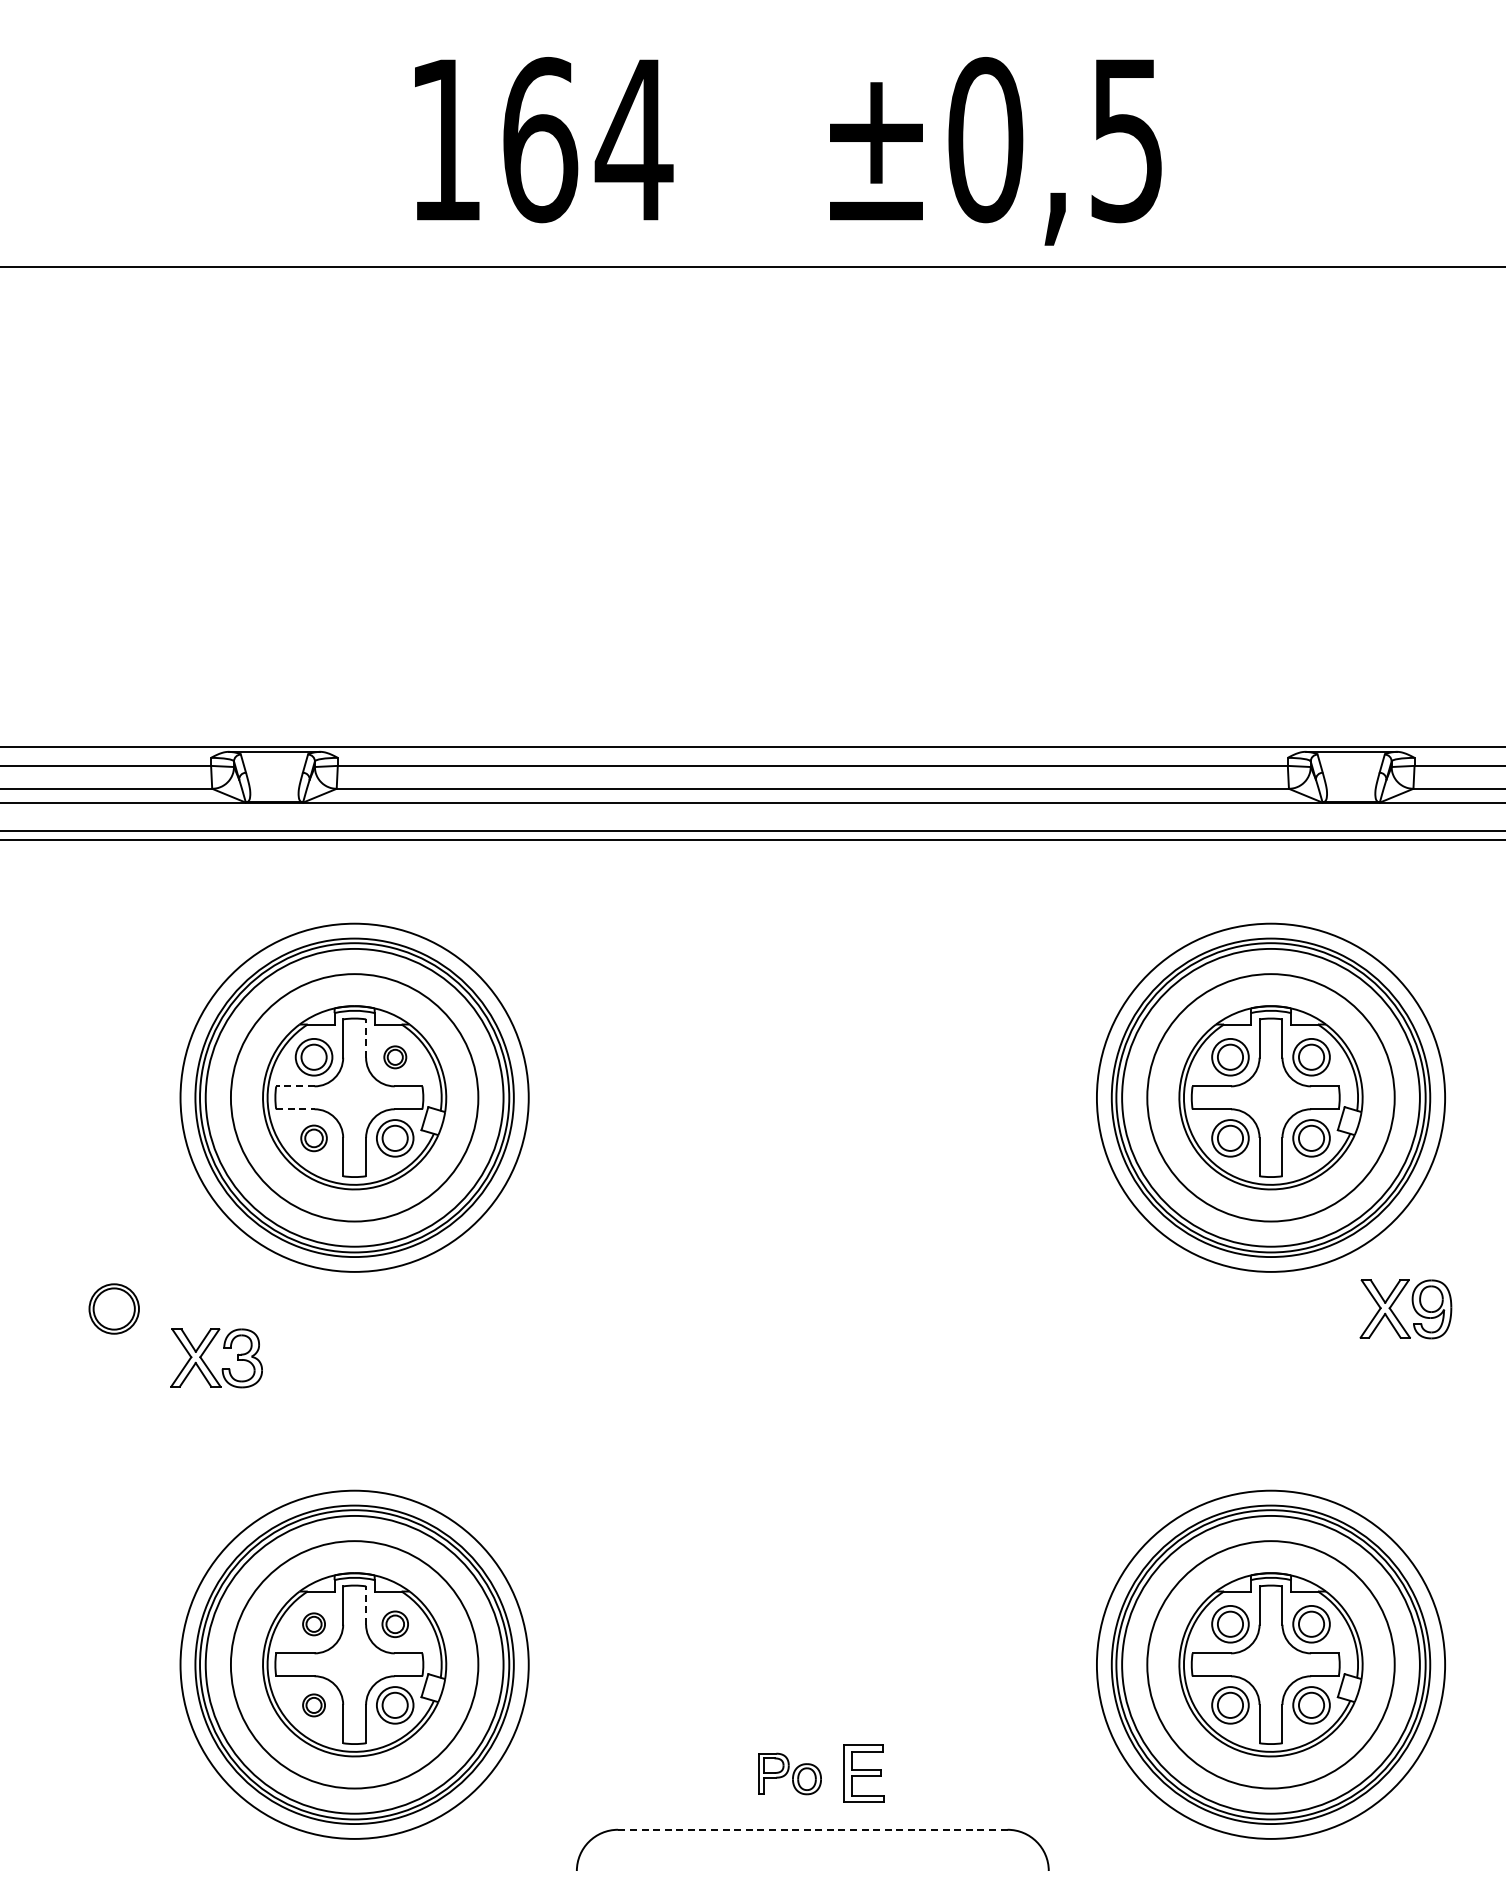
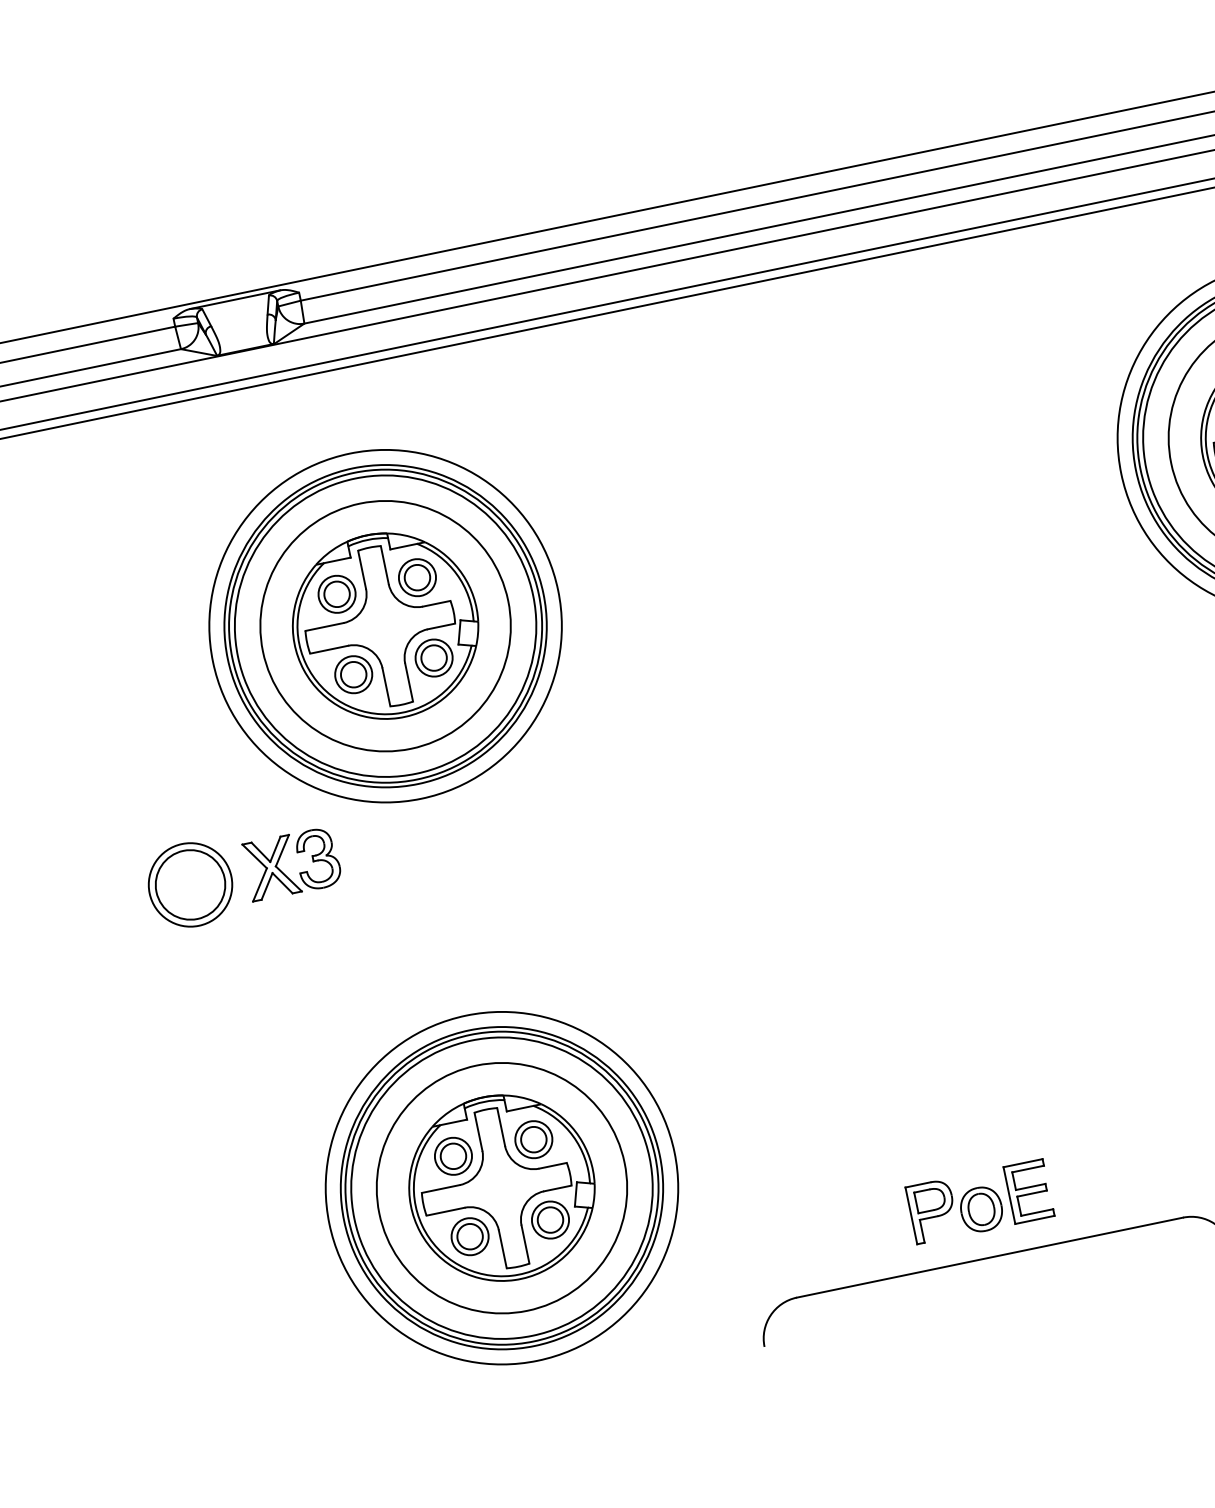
line: (366, 1038) -> (385, 564), dashed -> solid
part: (395, 1057) -> (417, 577), size x1.67
line: (294, 1086) -> (323, 627), dashed -> solid
line: (295, 1109) -> (329, 649), dashed -> solid
part: (313, 1138) -> (353, 674), size x1.43
part: (114, 1308) -> (190, 884), size x1.67
part: (207, 1365) -> (284, 873), moved
line: (366, 1605) -> (501, 1126), dashed -> solid
part: (313, 1624) -> (452, 1156), size x1.67
part: (395, 1624) -> (534, 1139), size x1.43
part: (313, 1705) -> (469, 1236), size x1.67
part: (789, 1773) -> (955, 1206), size x1.43
line: (812, 1829) -> (989, 1257), dashed -> solid

